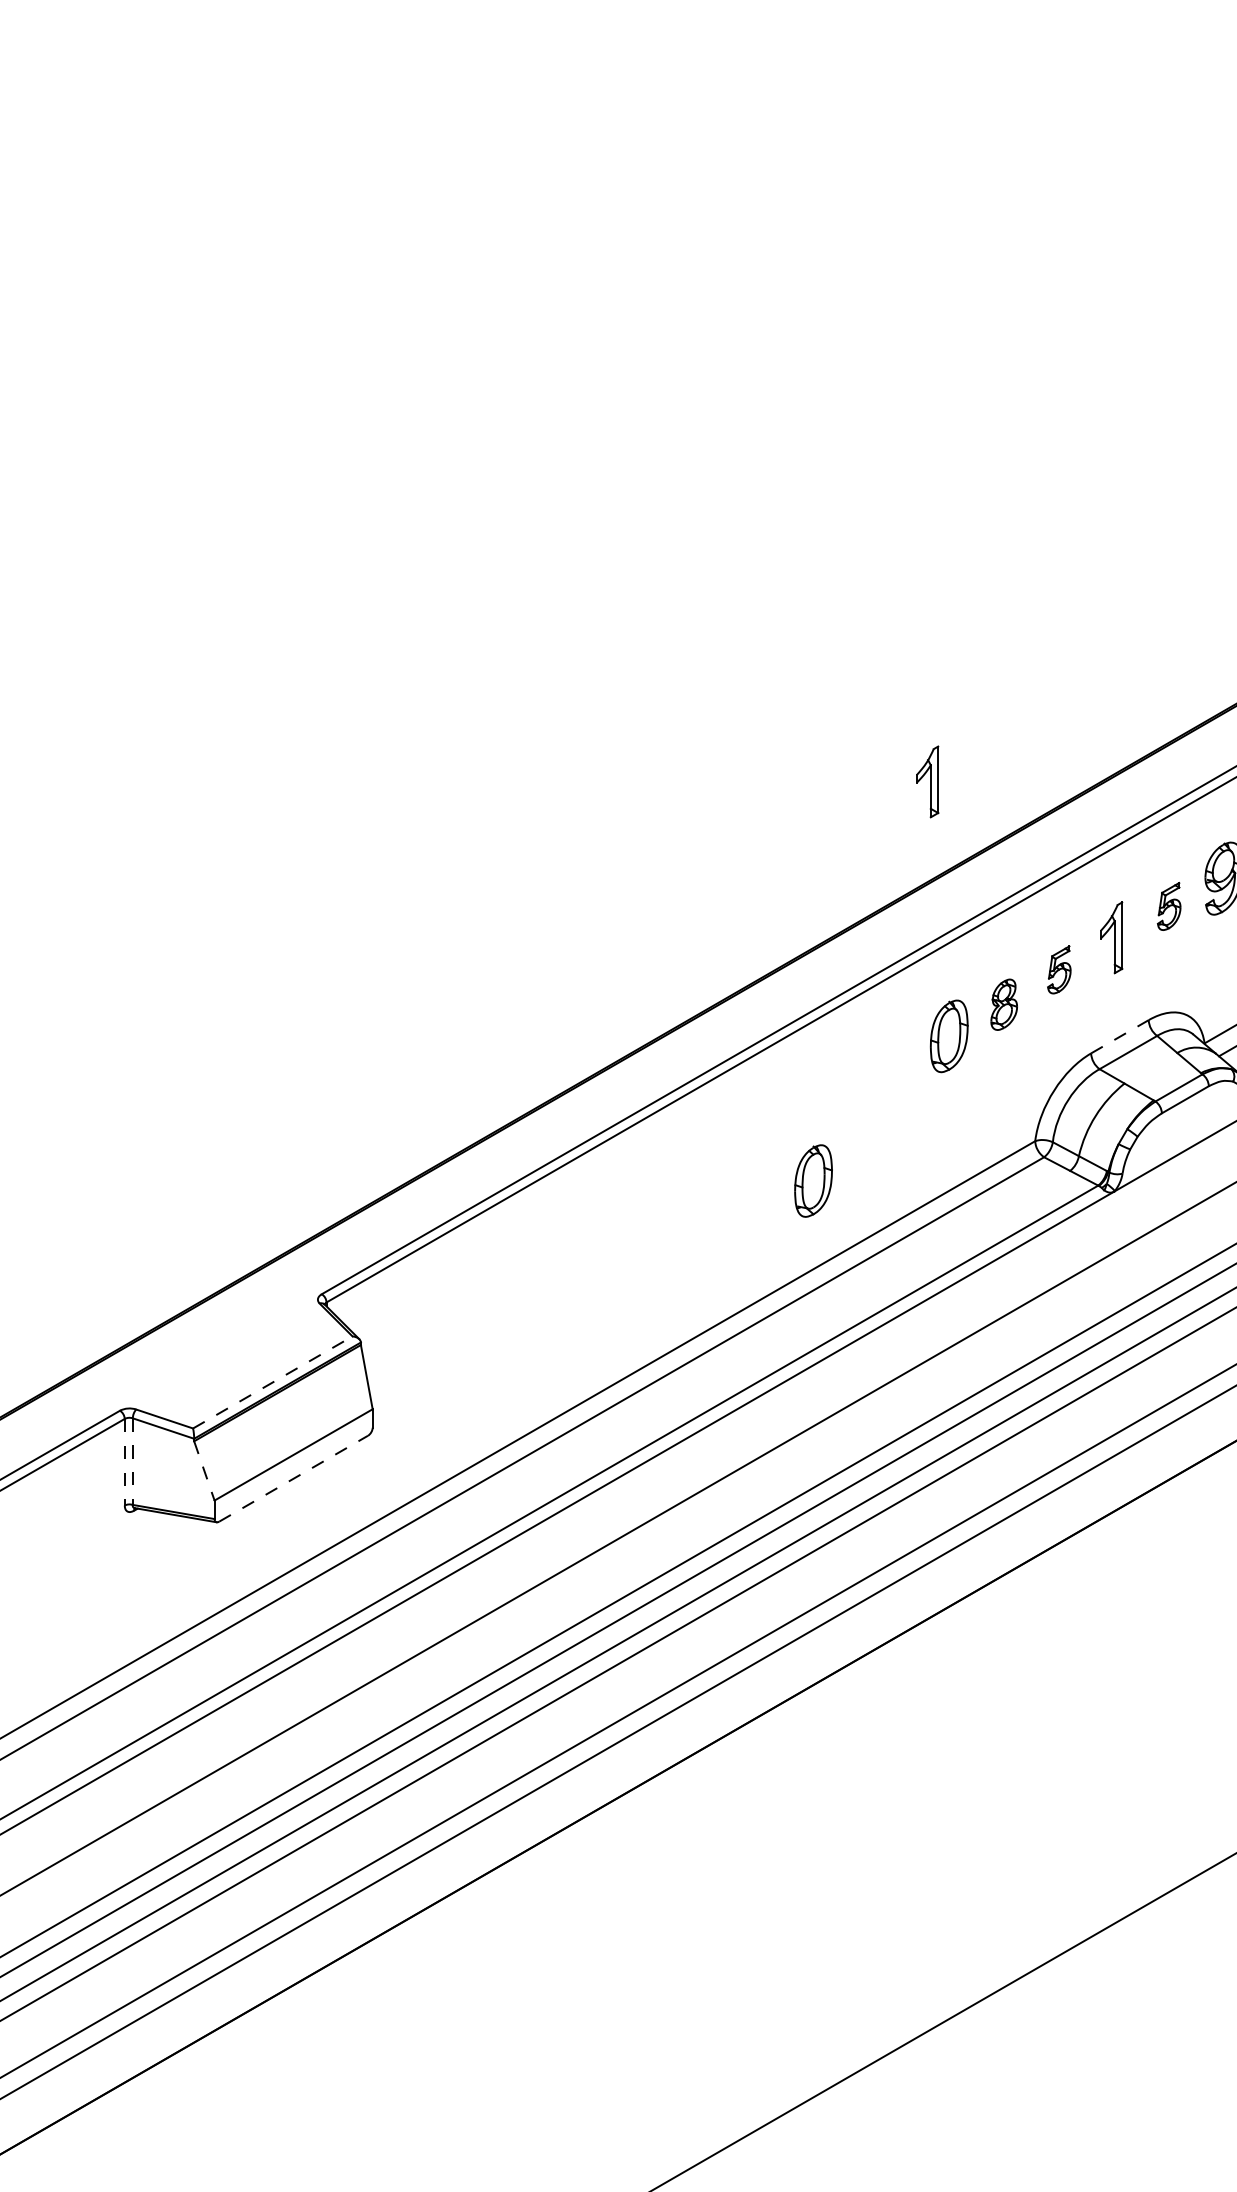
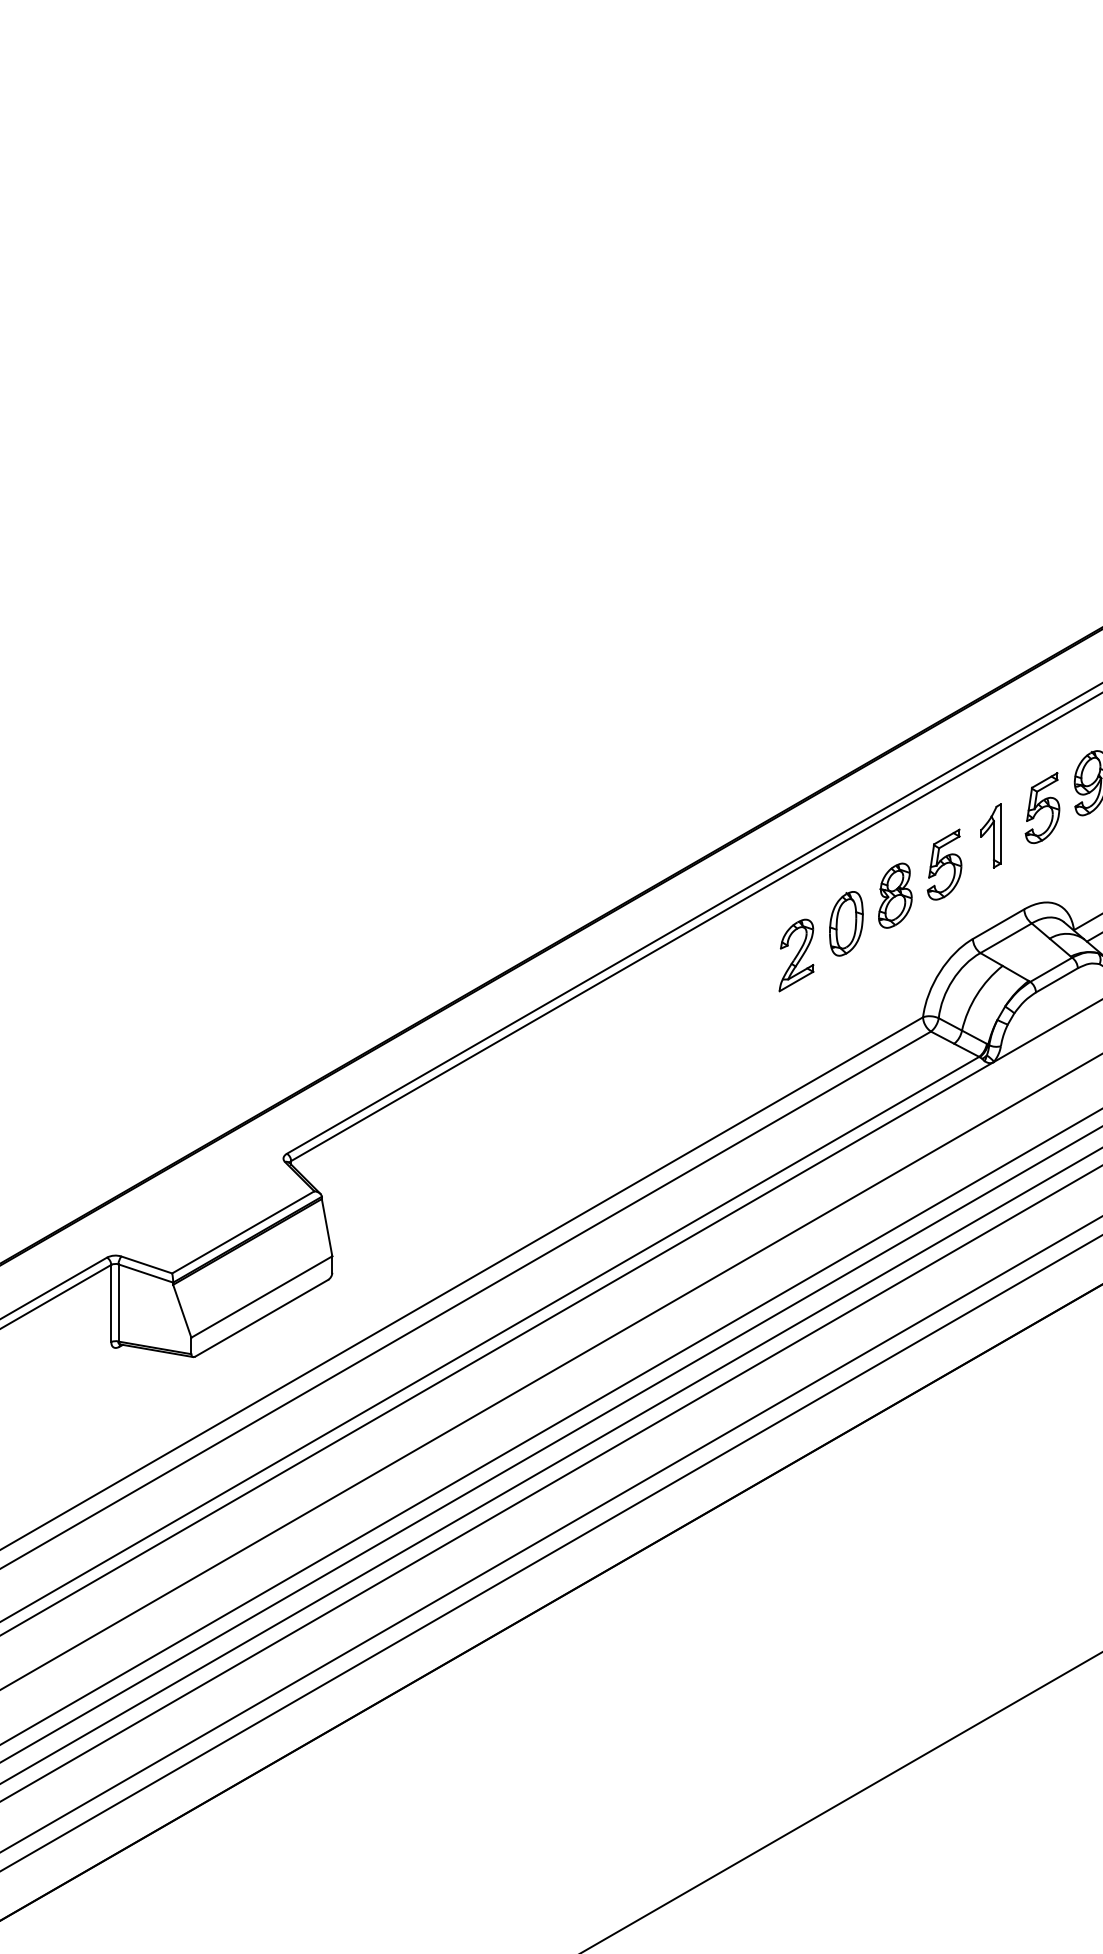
part: (926, 781) -> (826, 696), removed
part: (1169, 905) -> (1042, 807), size x1.67
part: (1059, 969) -> (944, 864), size x1.67
part: (1004, 1004) -> (895, 895), size x1.43
line: (1119, 1037) -> (998, 924), dashed -> solid
part: (893, 1071) -> (796, 955), added
part: (813, 1180) -> (725, 1052), removed
line: (273, 1382) -> (243, 1232), dashed -> solid
line: (132, 1461) -> (118, 1302), dashed -> solid
line: (124, 1462) -> (111, 1303), dashed -> solid
line: (204, 1471) -> (182, 1311), dashed -> solid
line: (293, 1479) -> (261, 1318), dashed -> solid

